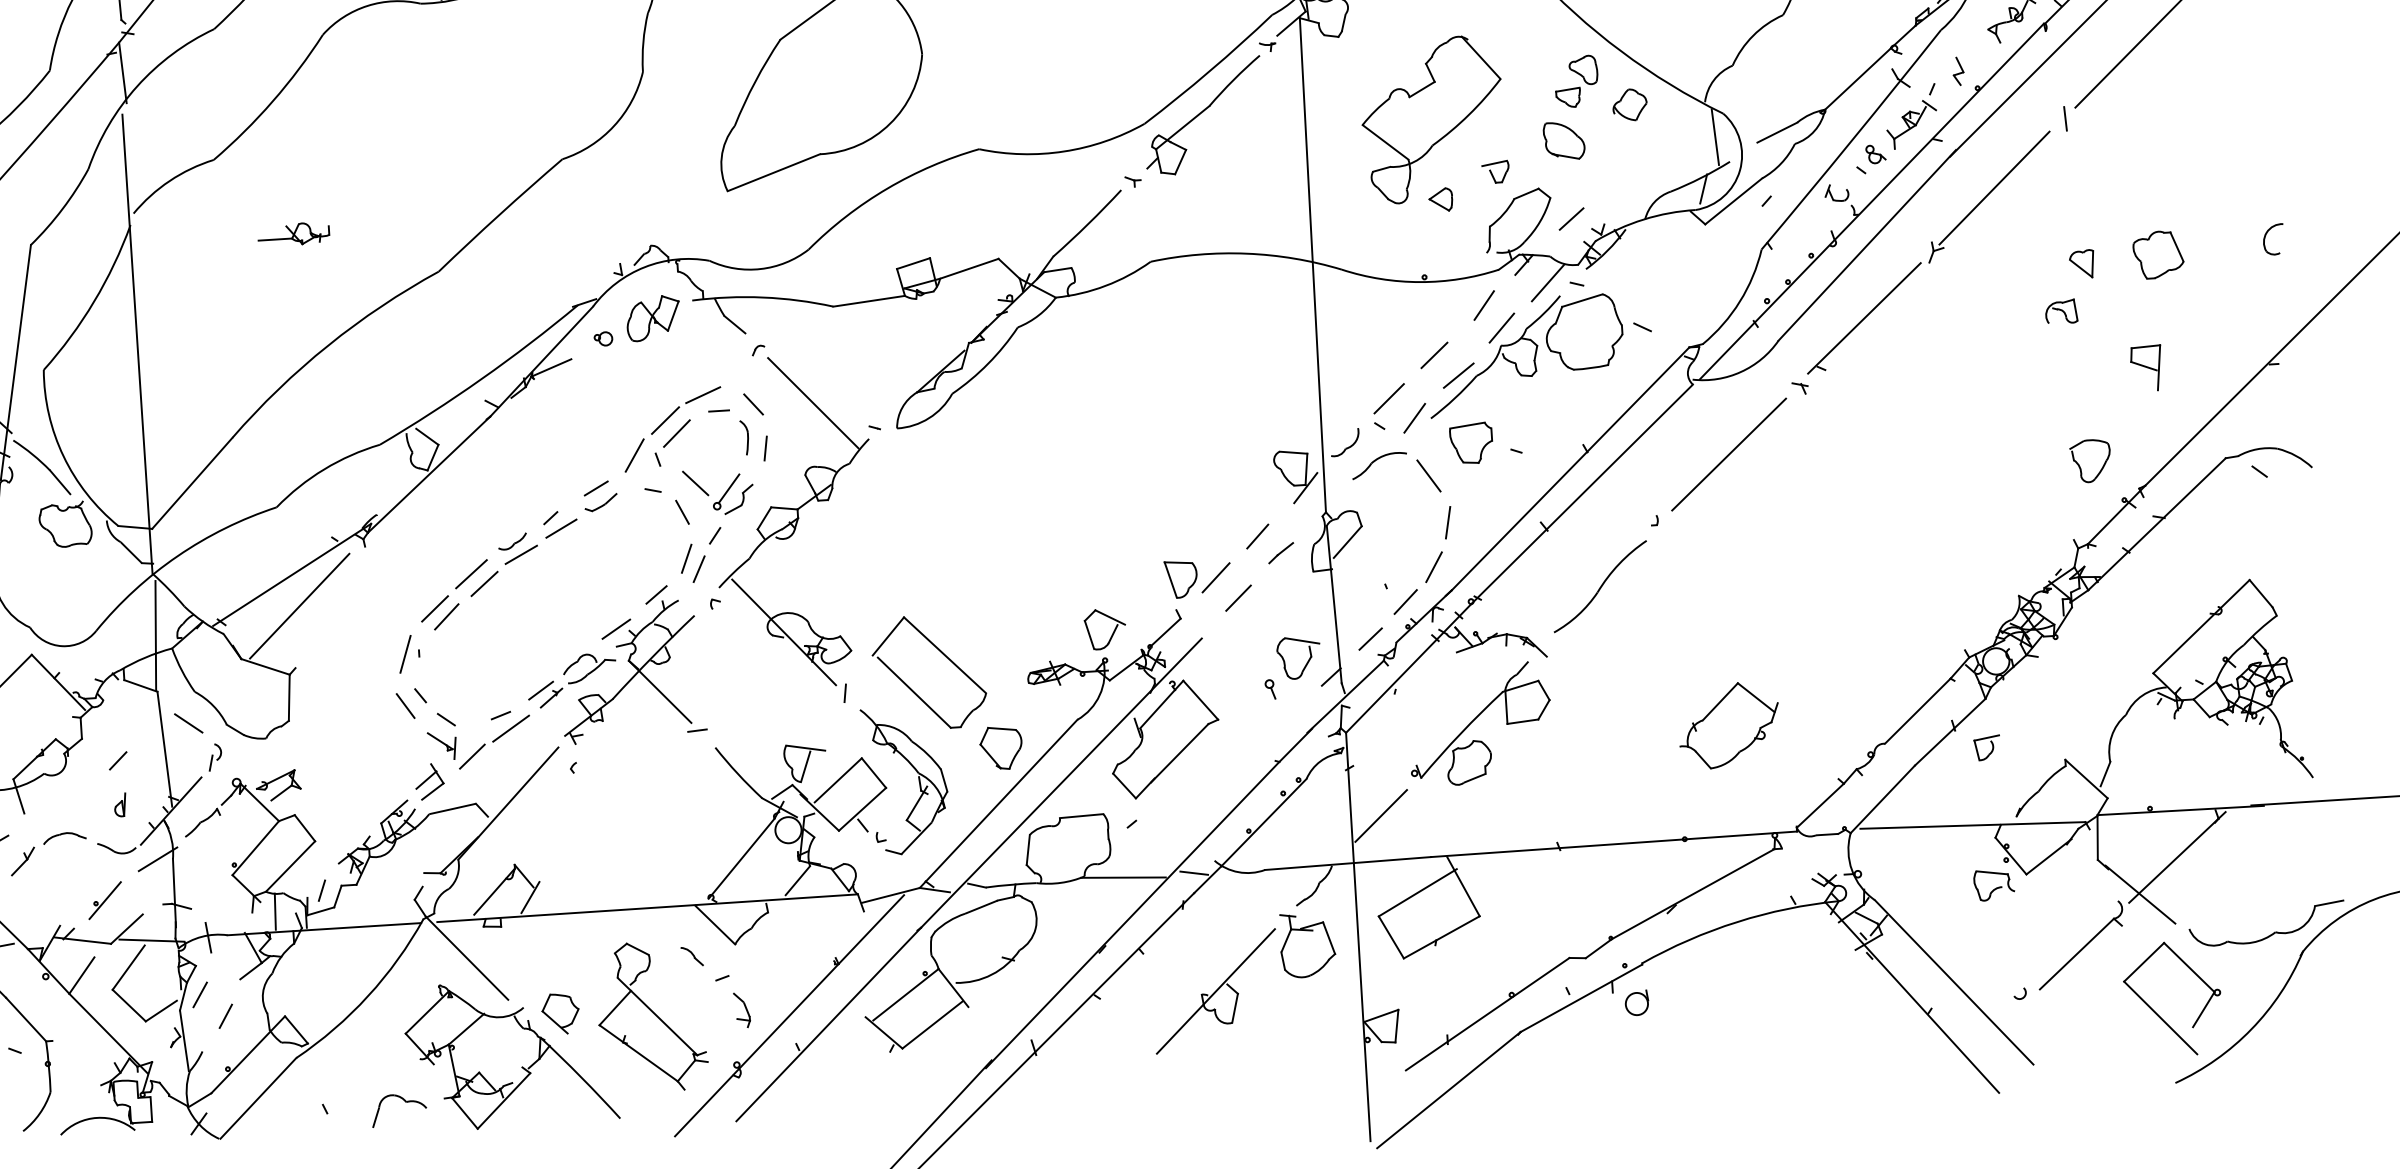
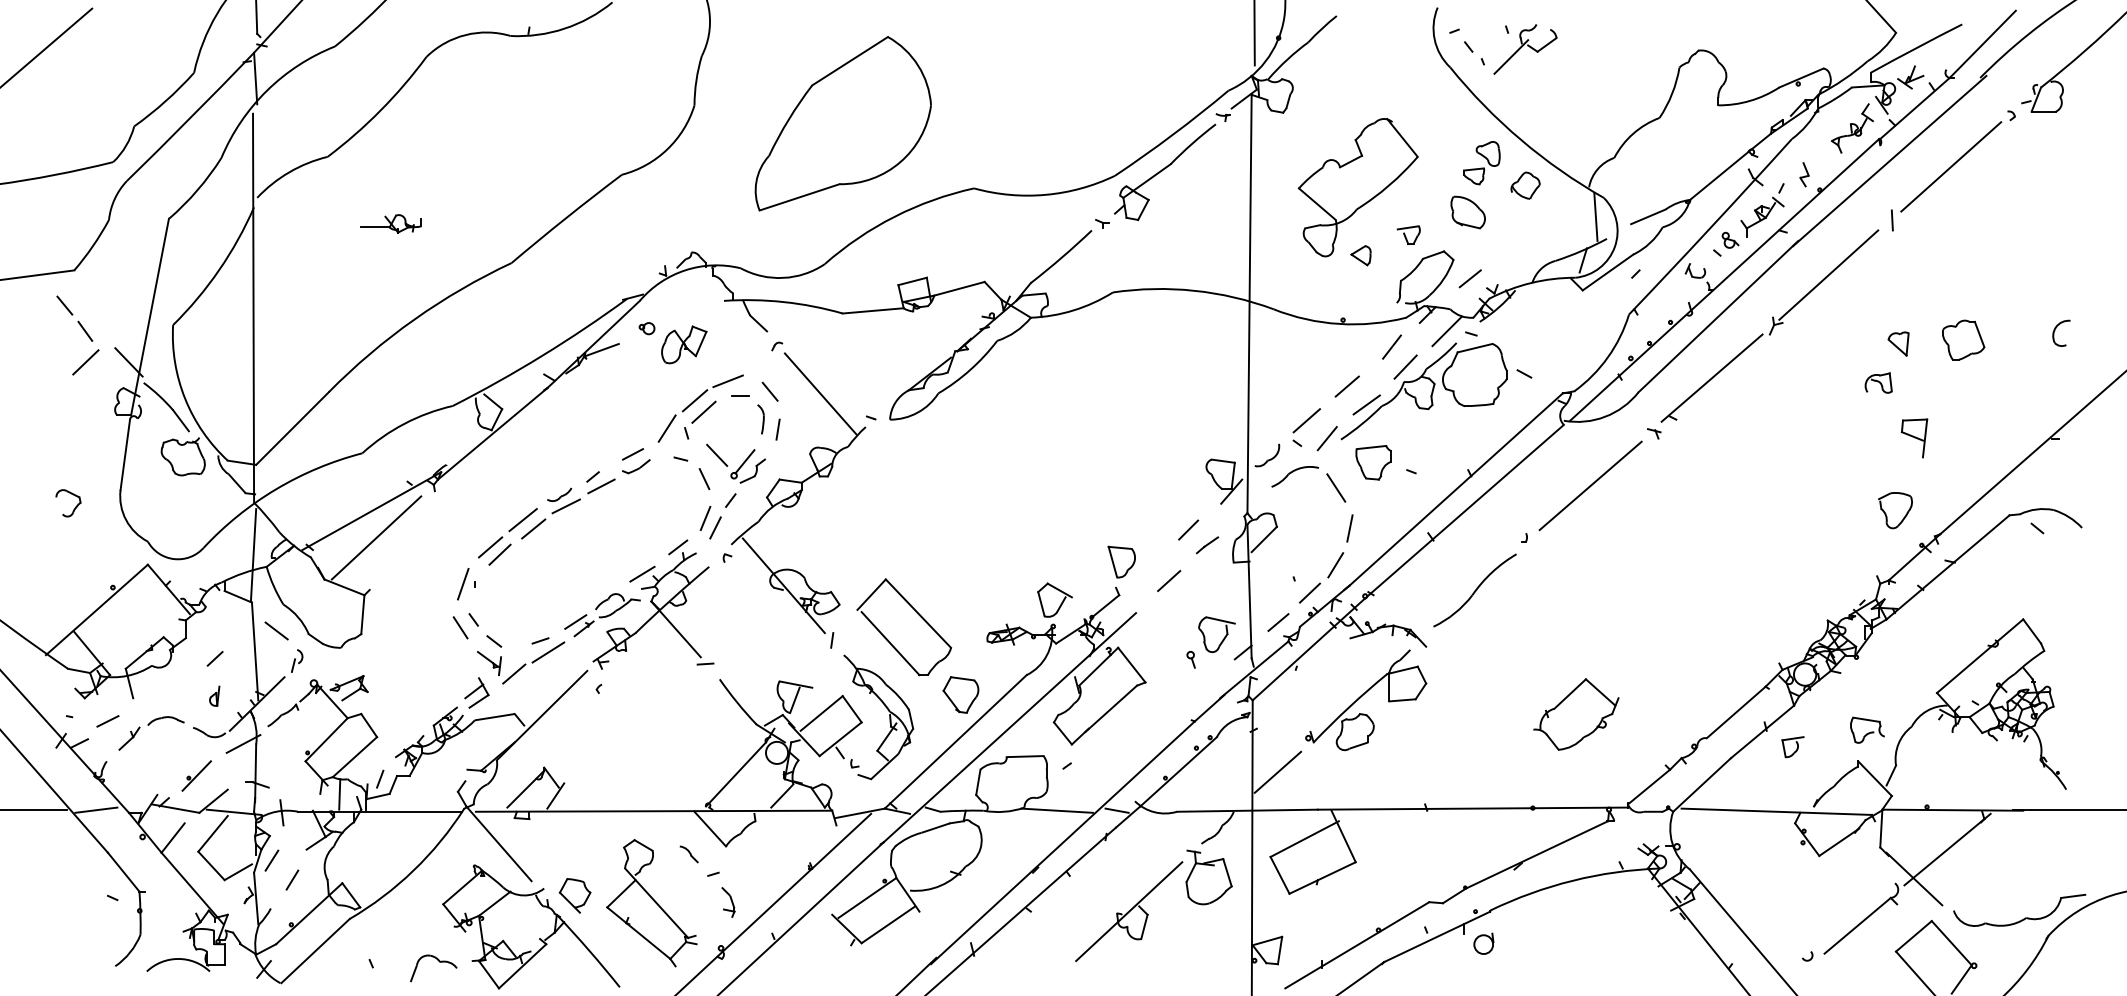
part: (653, 317) -> (684, 344), moved
part: (2146, 368) -> (1914, 438), moved
line: (1216, 577) -> (1151, 562), removed
part: (1994, 884) -> (1867, 729), moved

